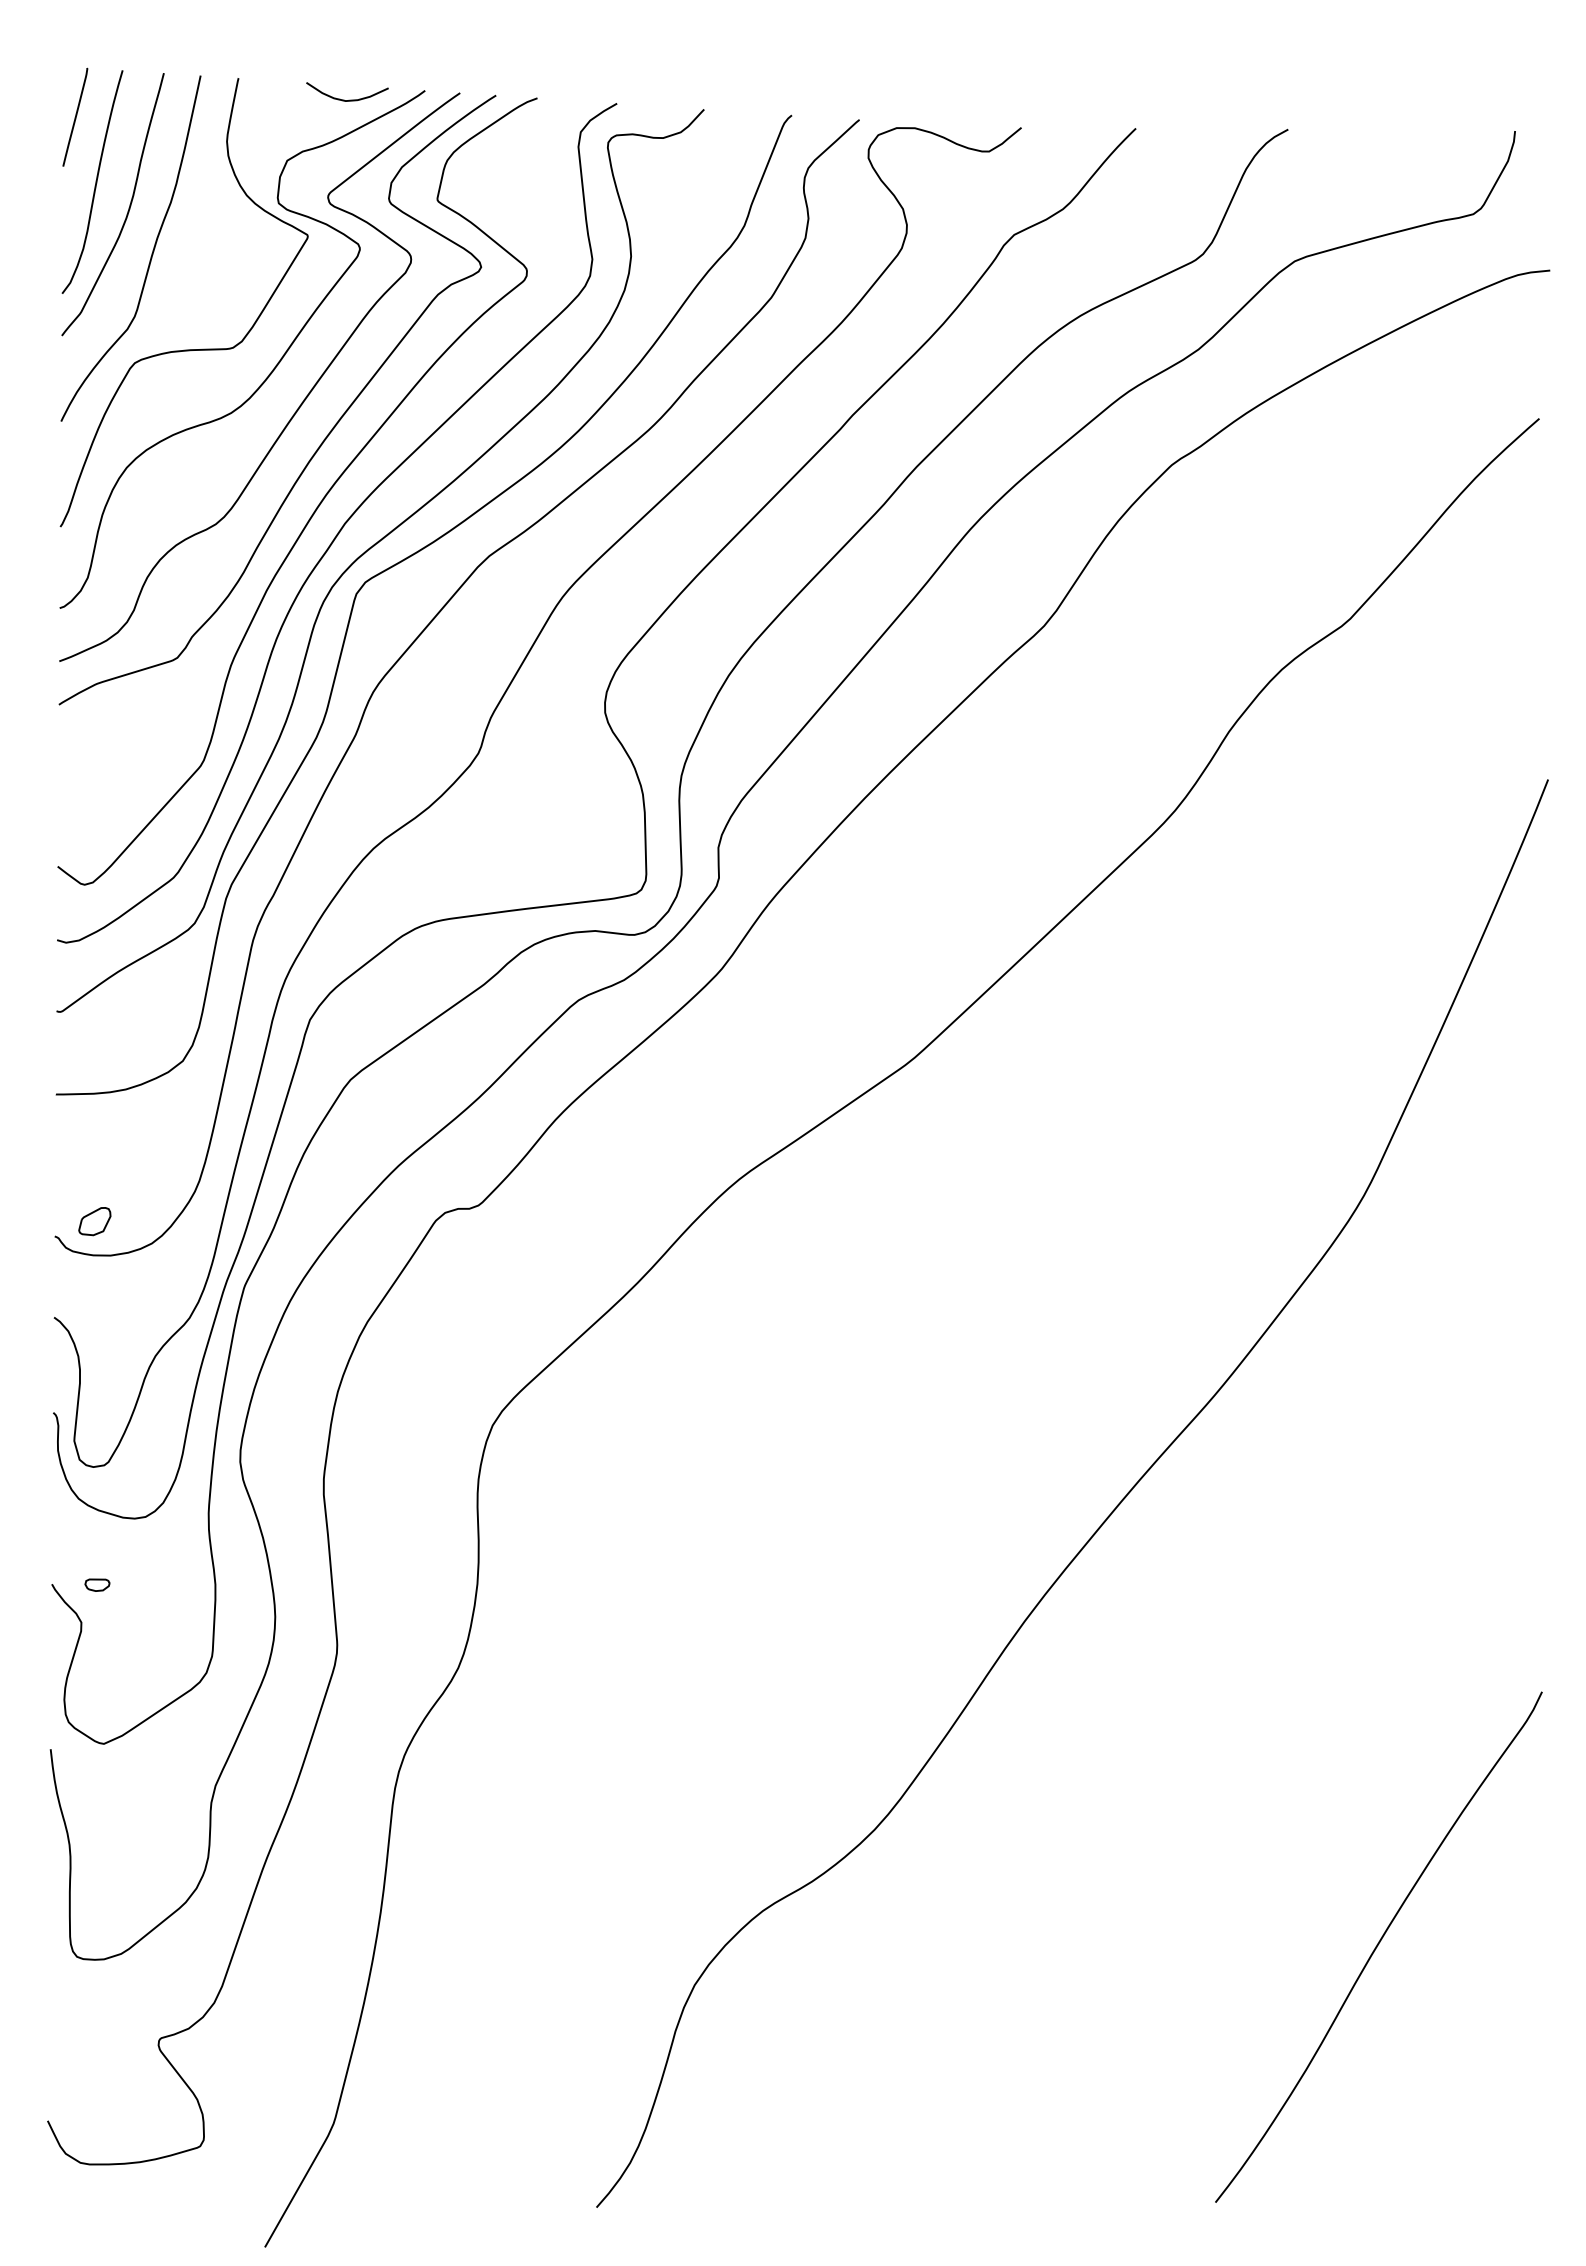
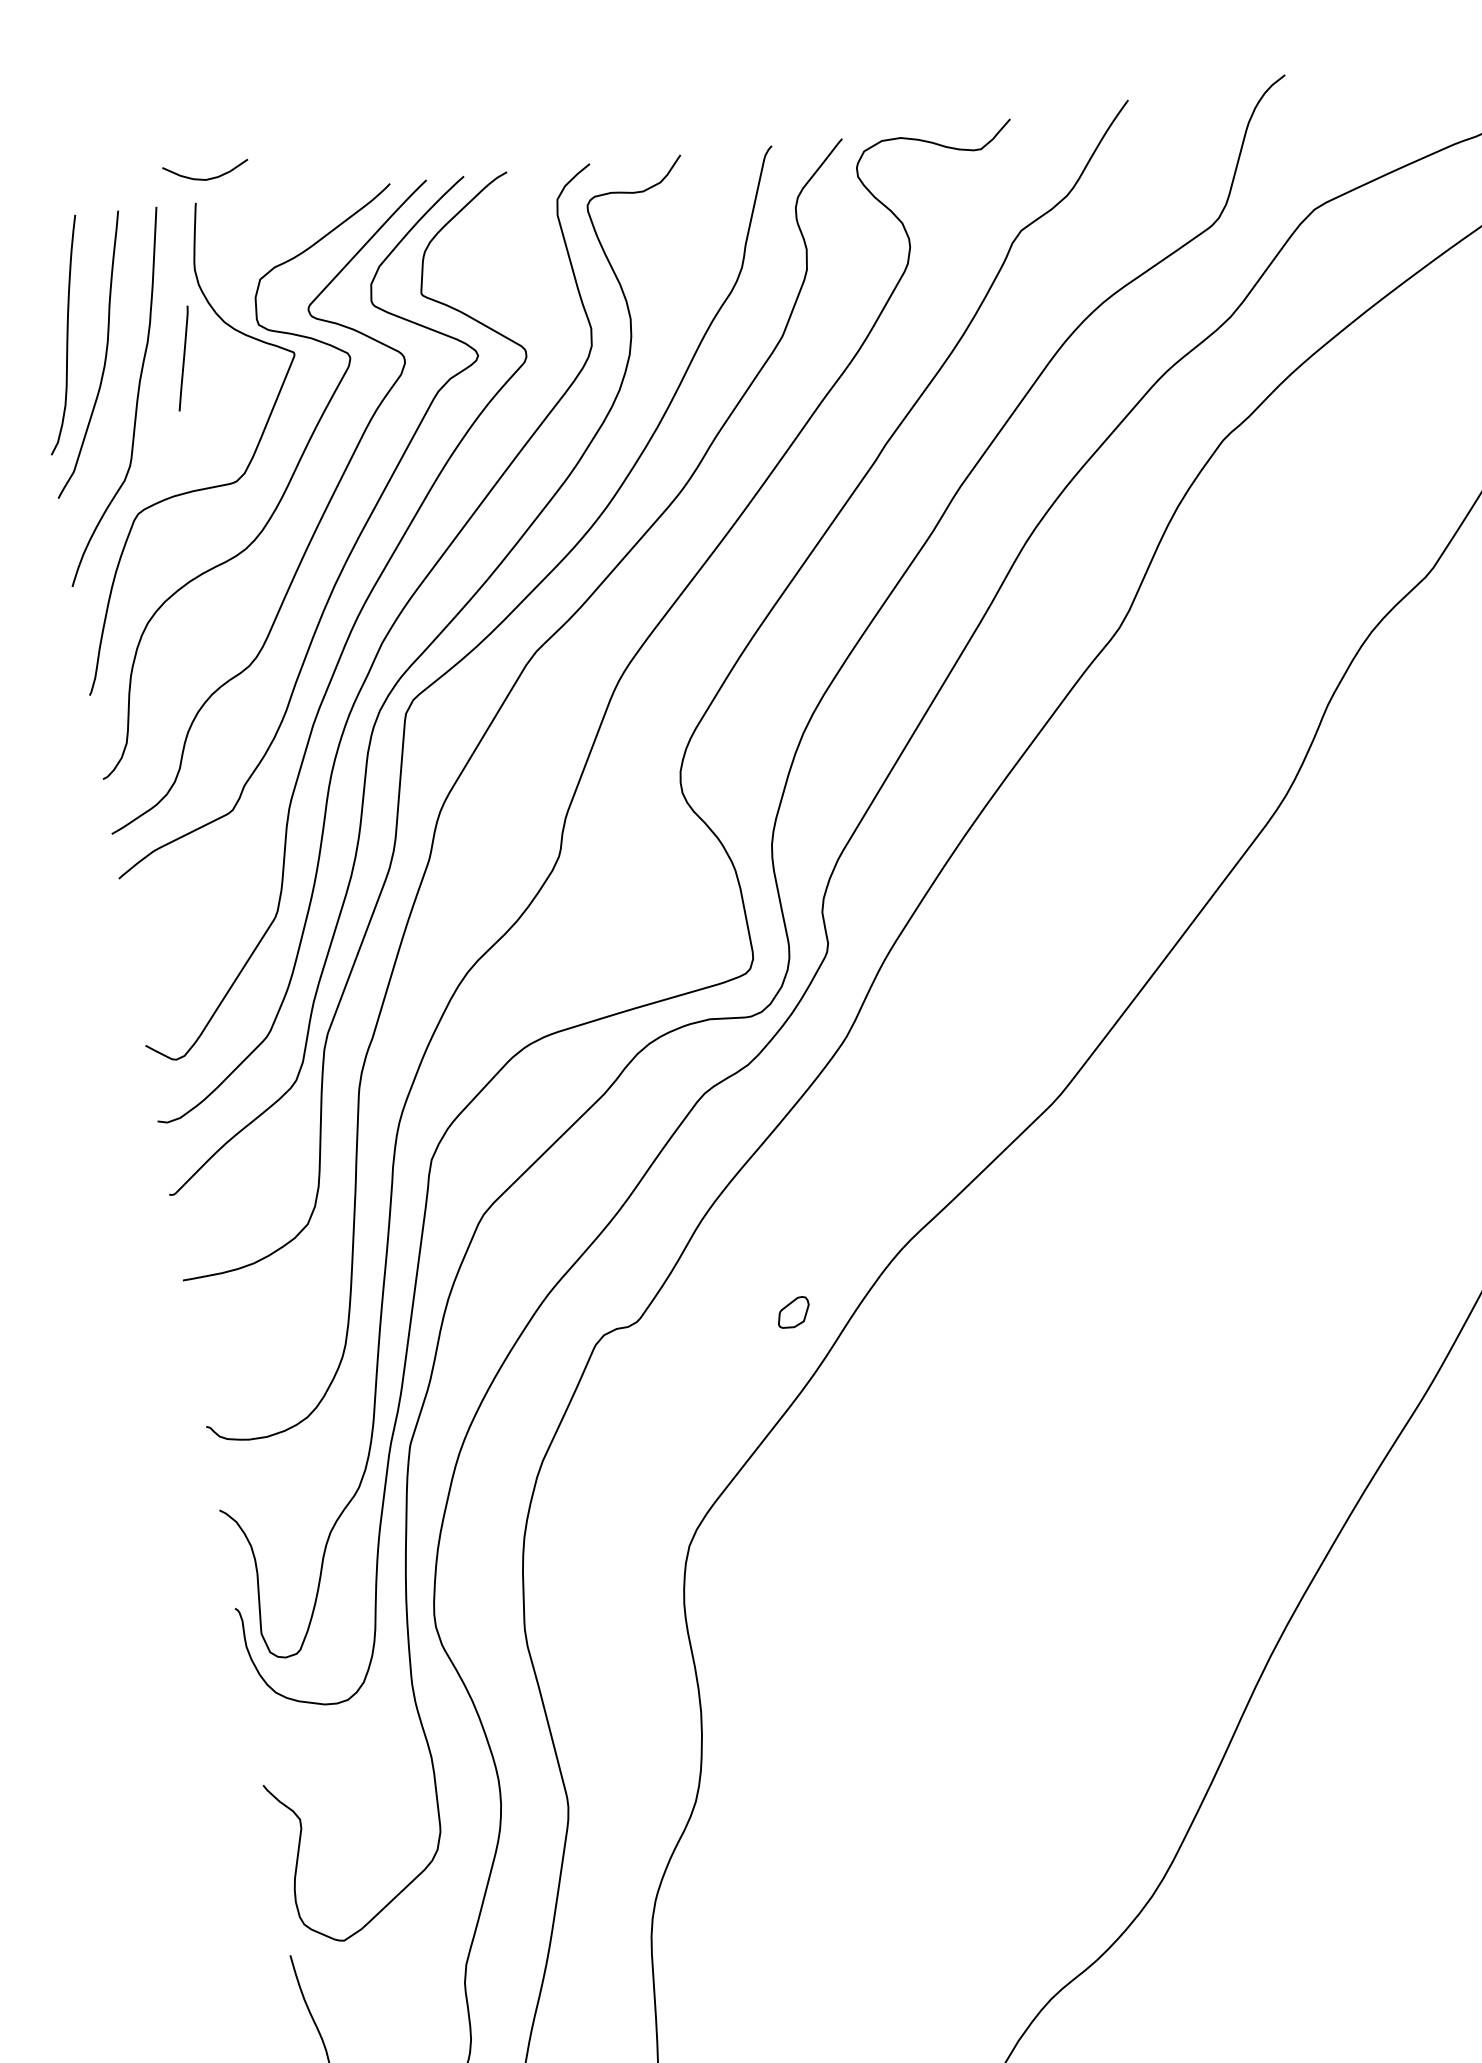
curve: (349, 99) -> (209, 177), moved
line: (75, 116) -> (183, 357), moved
part: (94, 1221) -> (793, 1312), moved
part: (97, 1584) -> (310, 1777), removed

